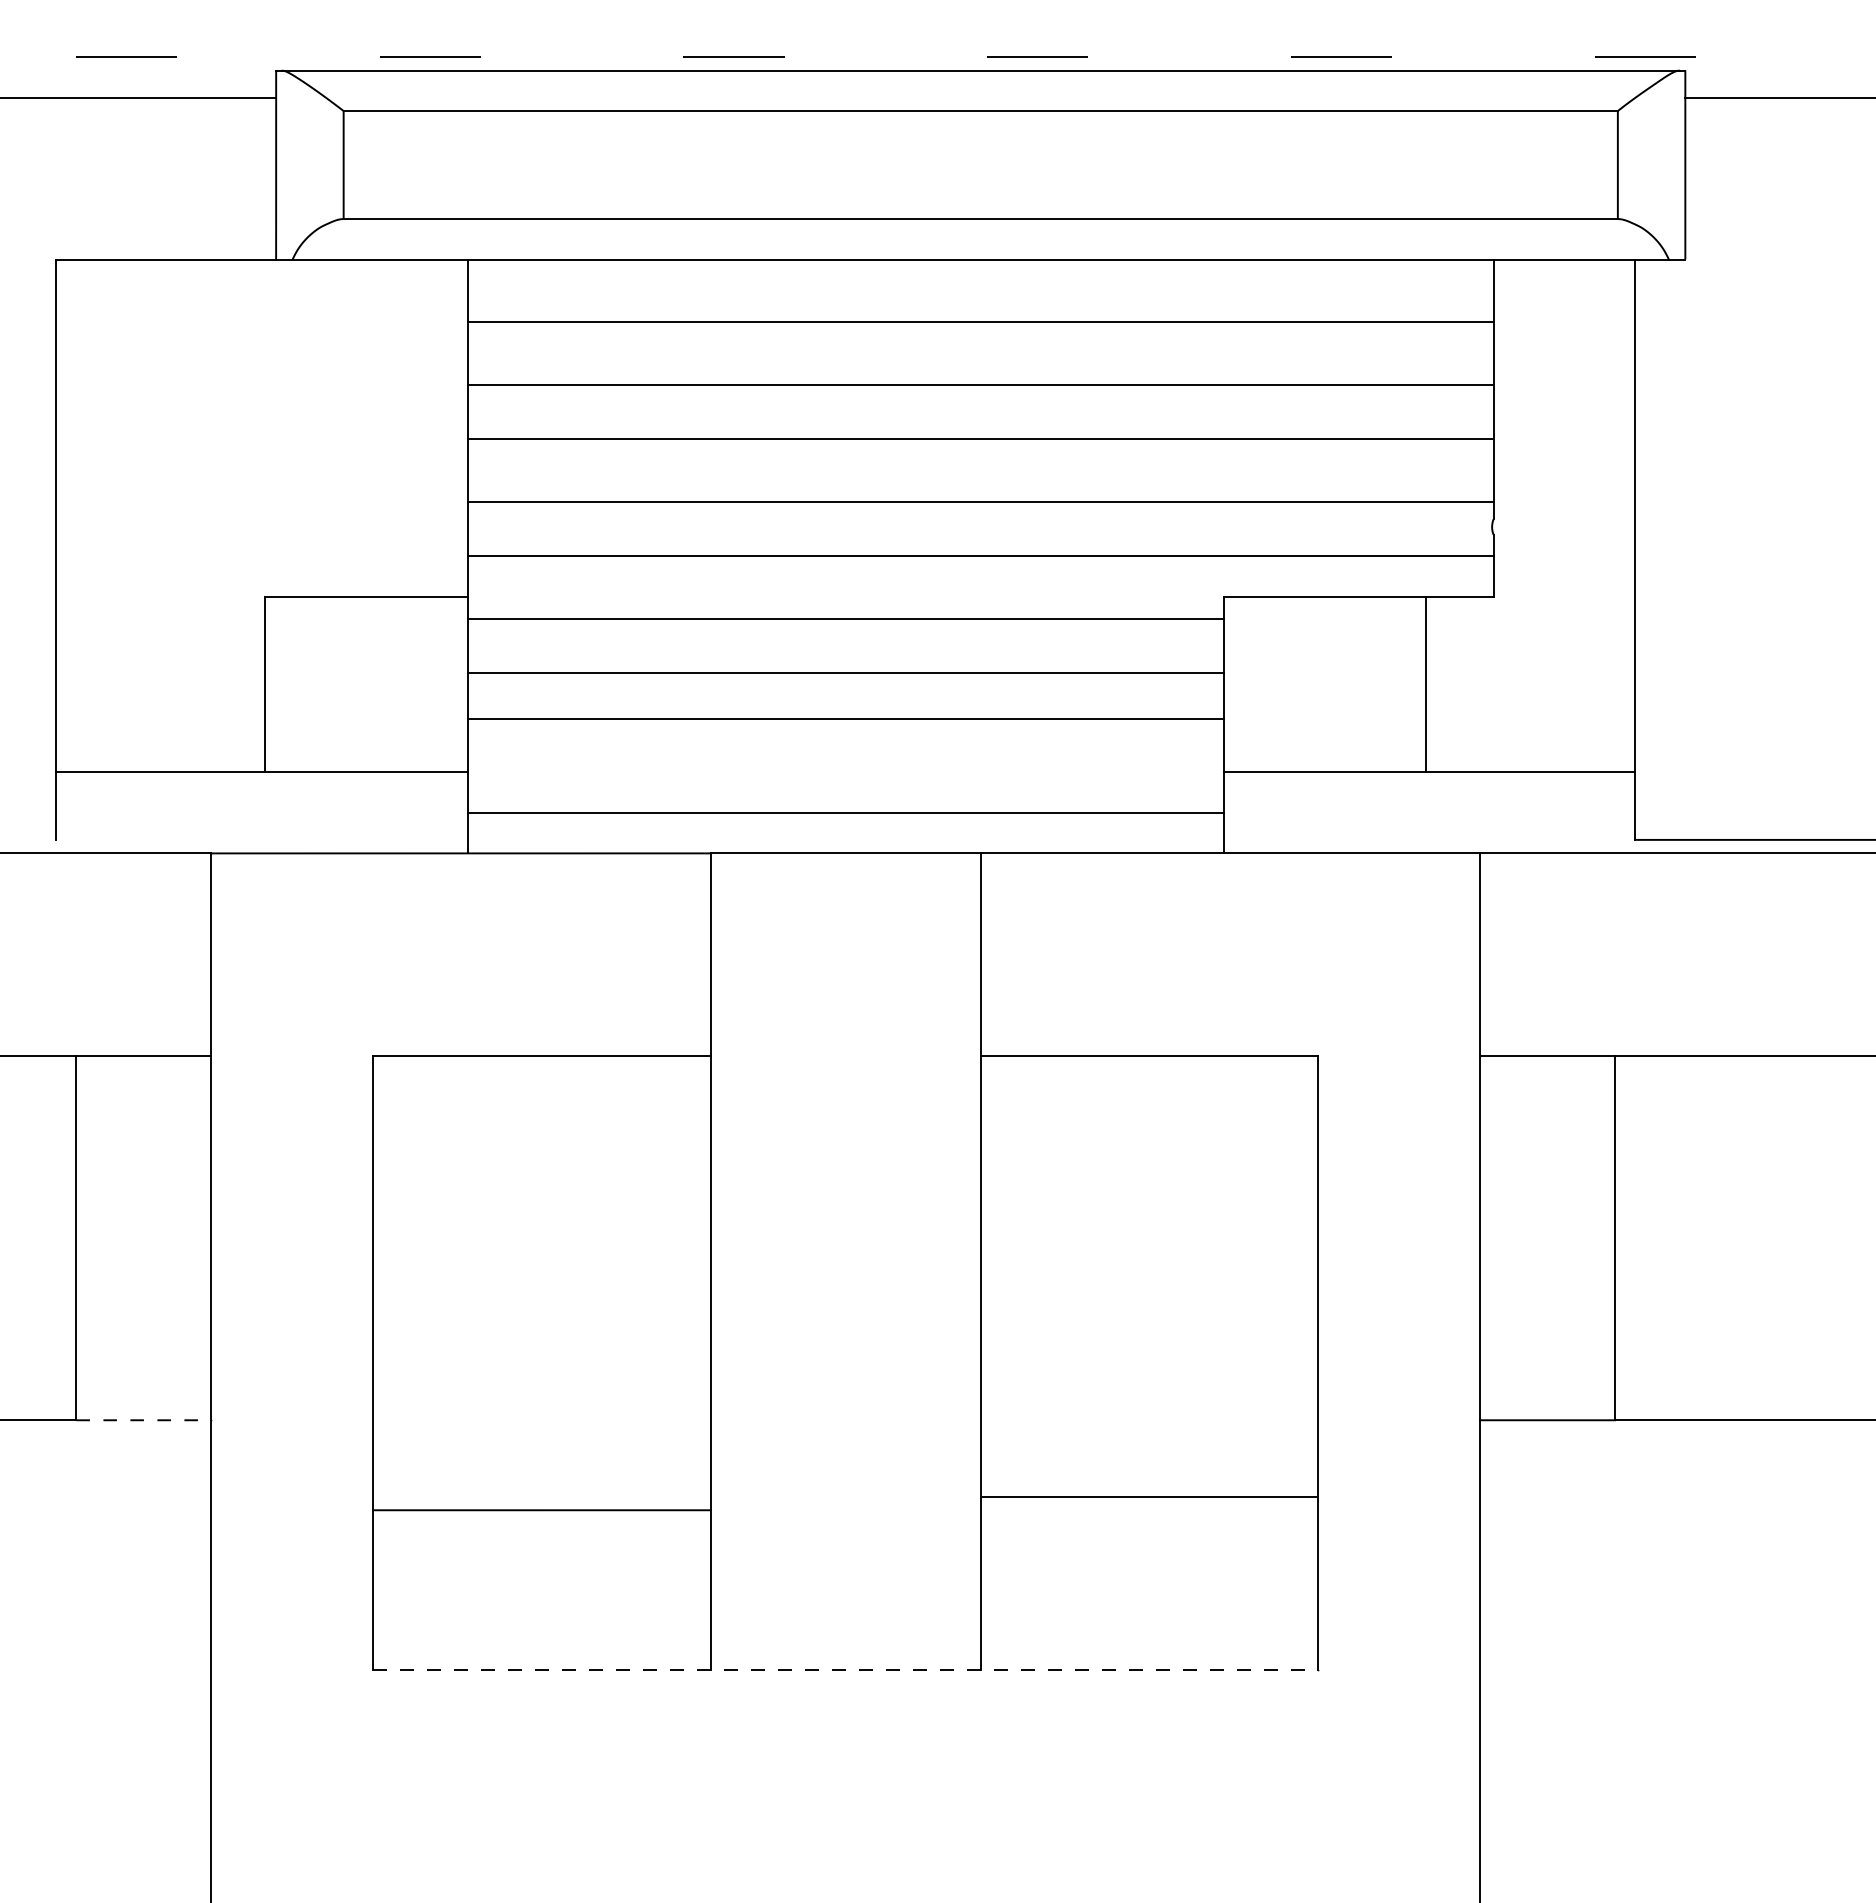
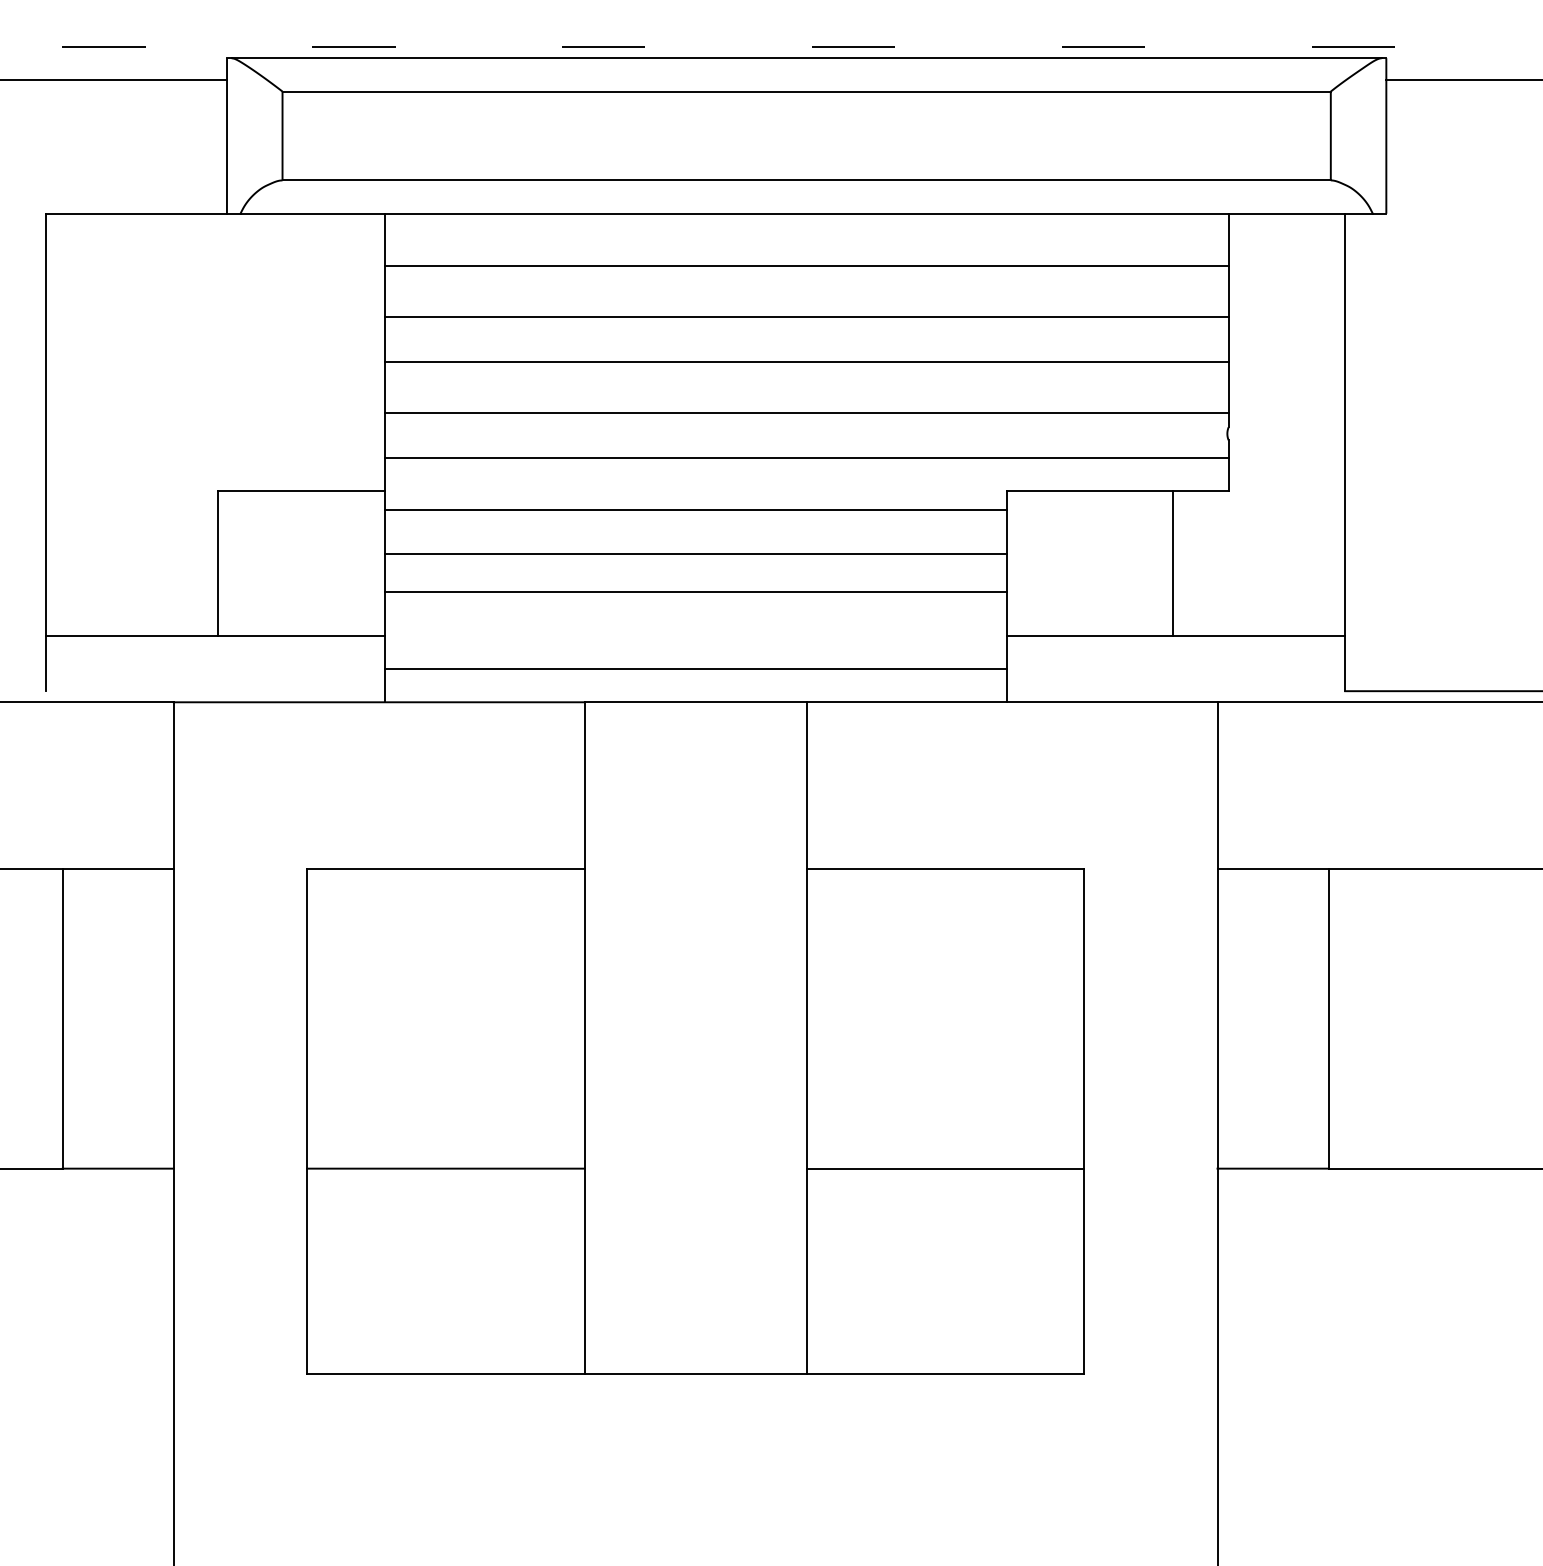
line: (144, 1420) -> (118, 1168), dashed -> solid
line: (1149, 1497) -> (945, 1168), moved
line: (541, 1510) -> (445, 1168), moved
line: (846, 1669) -> (696, 1373), dashed -> solid

